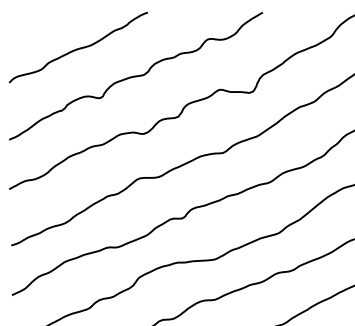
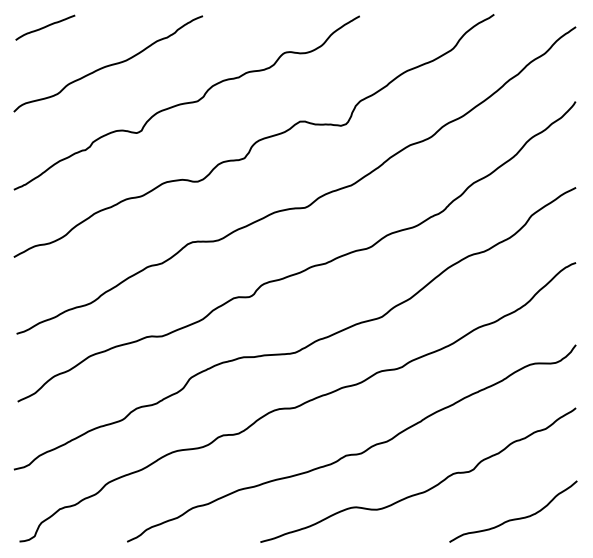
curve: (32, 20) -> (45, 27), added

